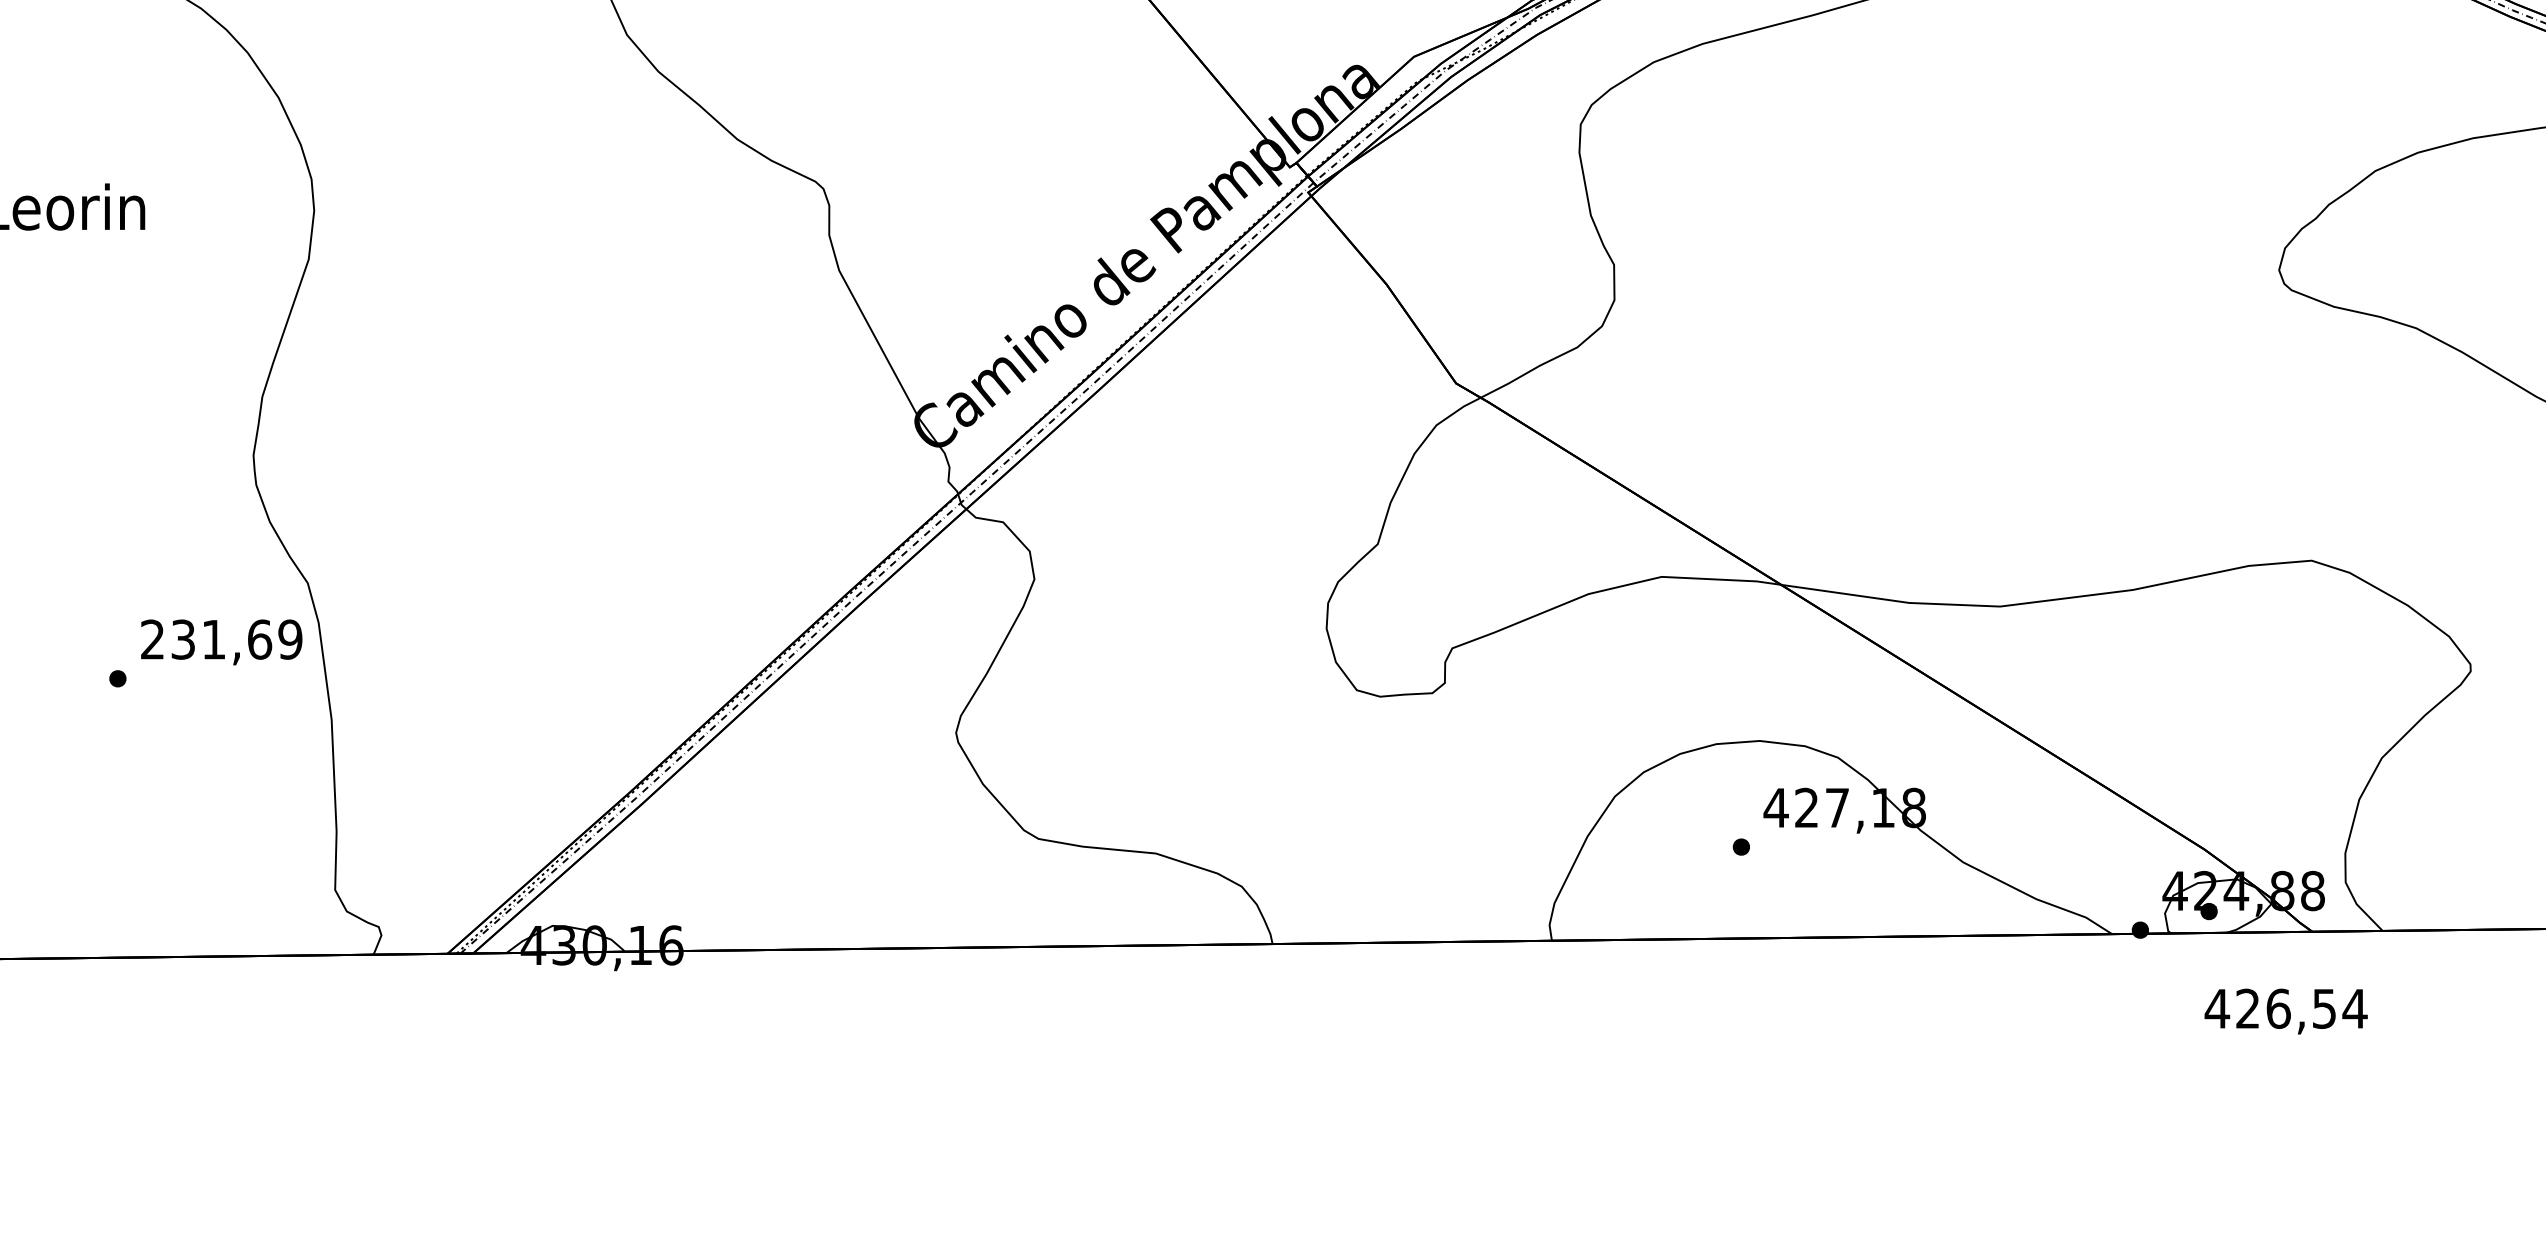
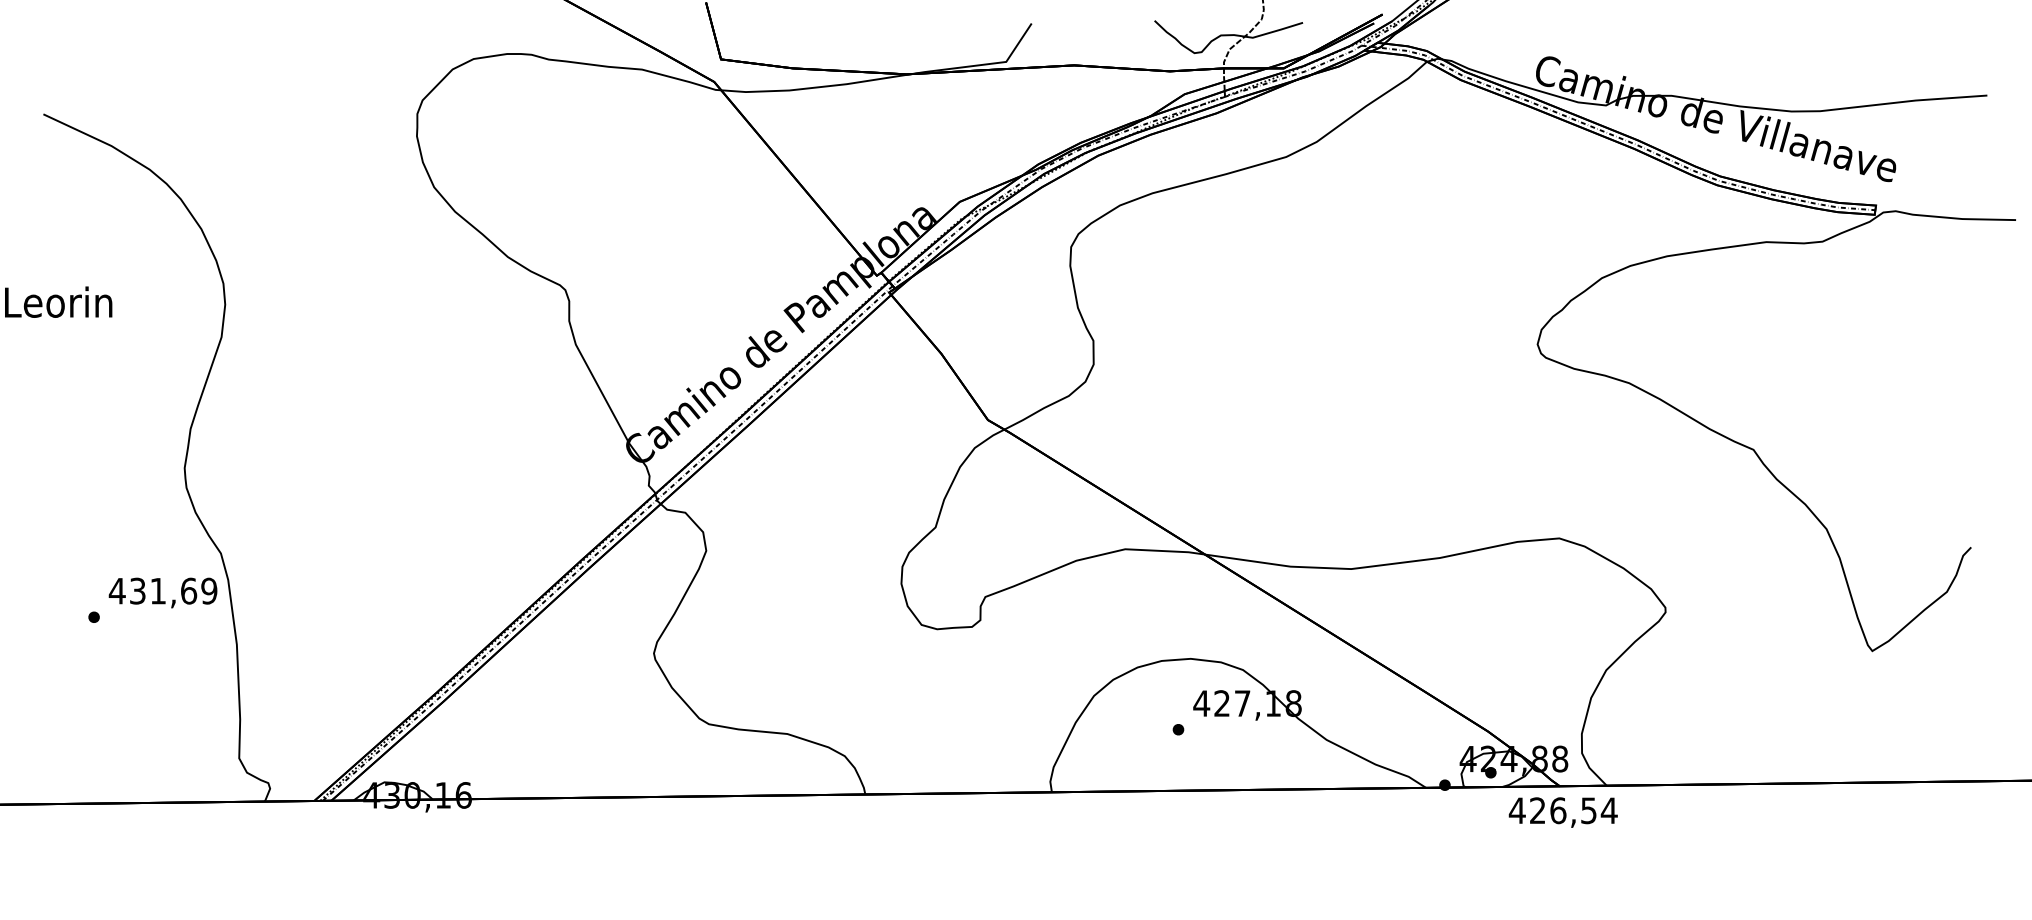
text: (151, 638) -> (116, 590), 231,69 -> 431,69
text: (2284, 1011) -> (1562, 812), moved

